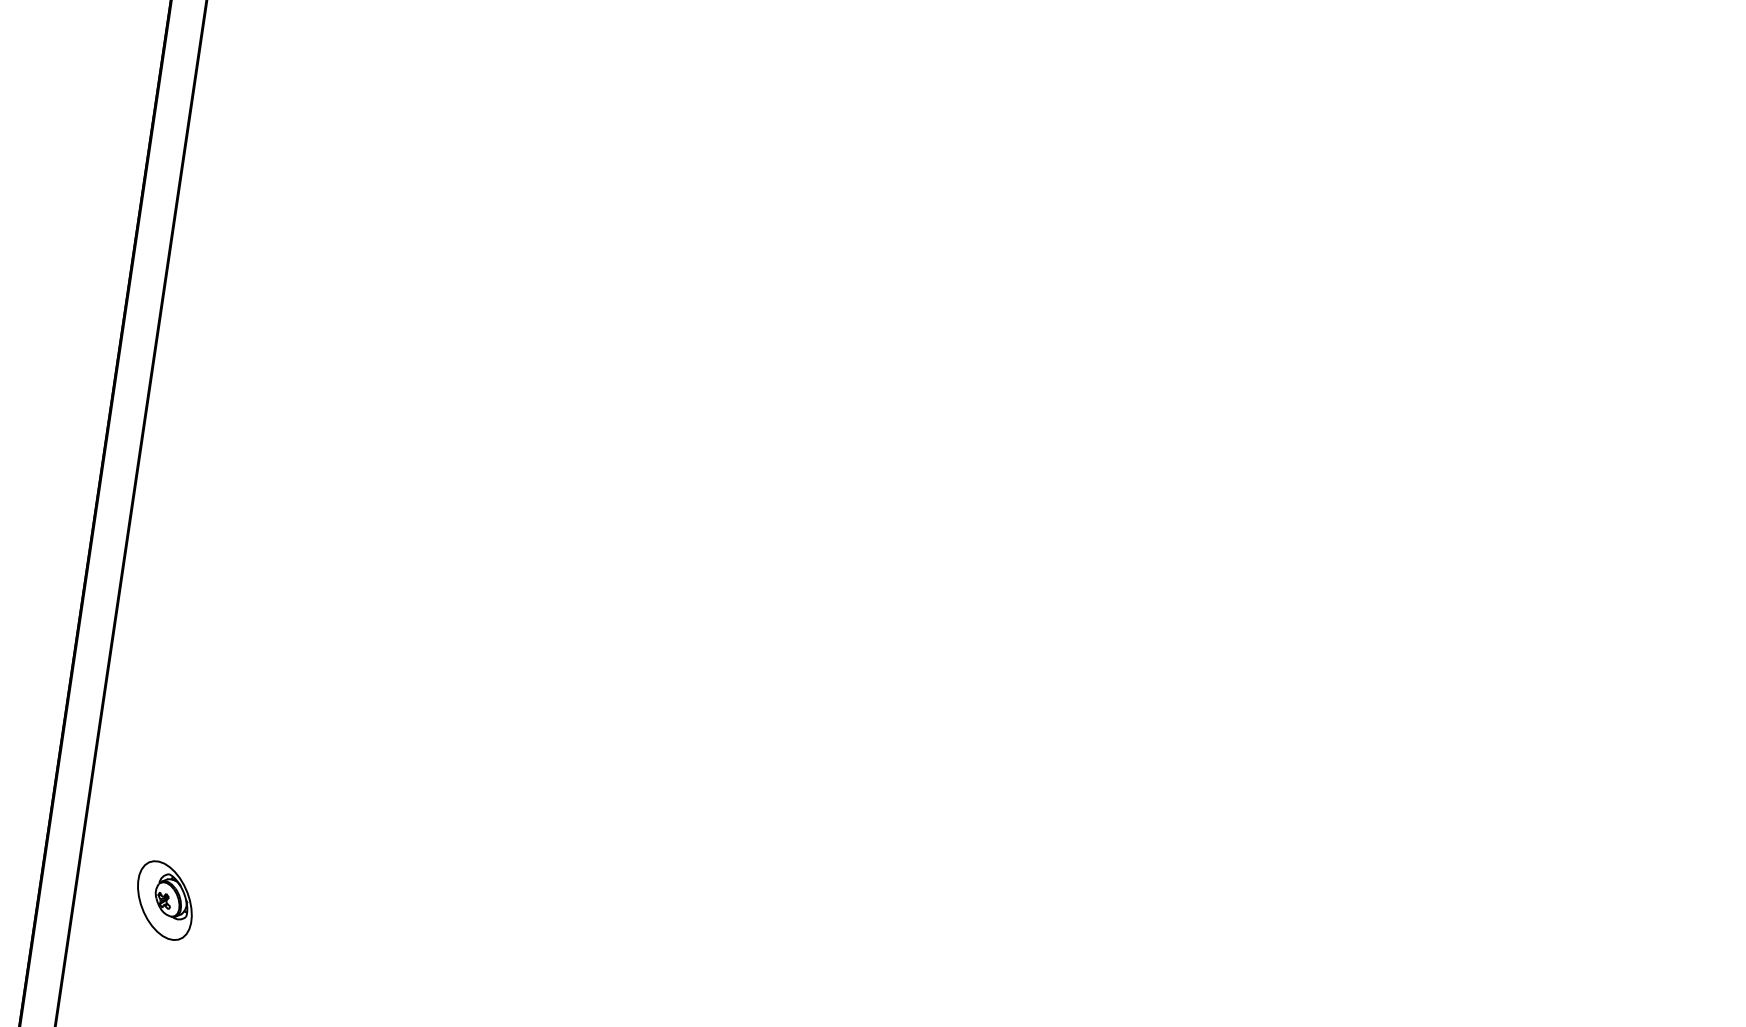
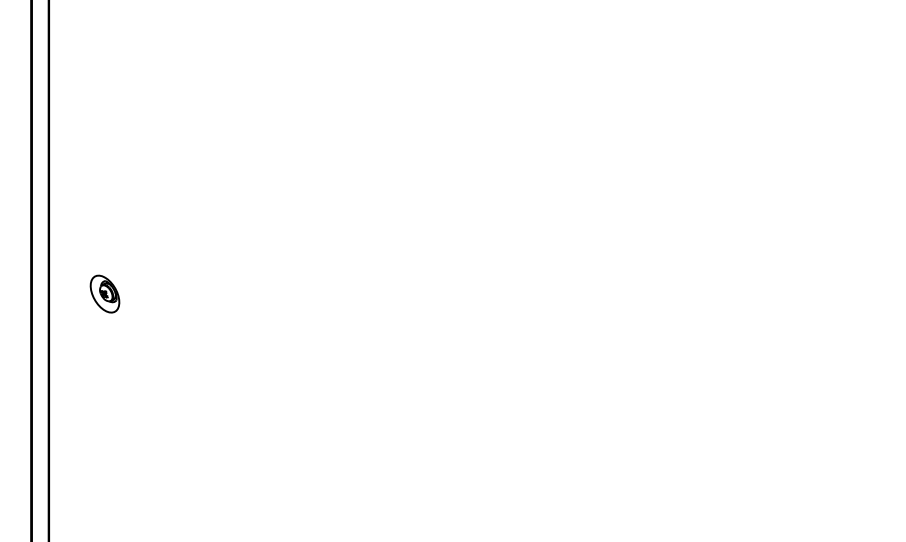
part: (164, 899) -> (104, 293), moved

